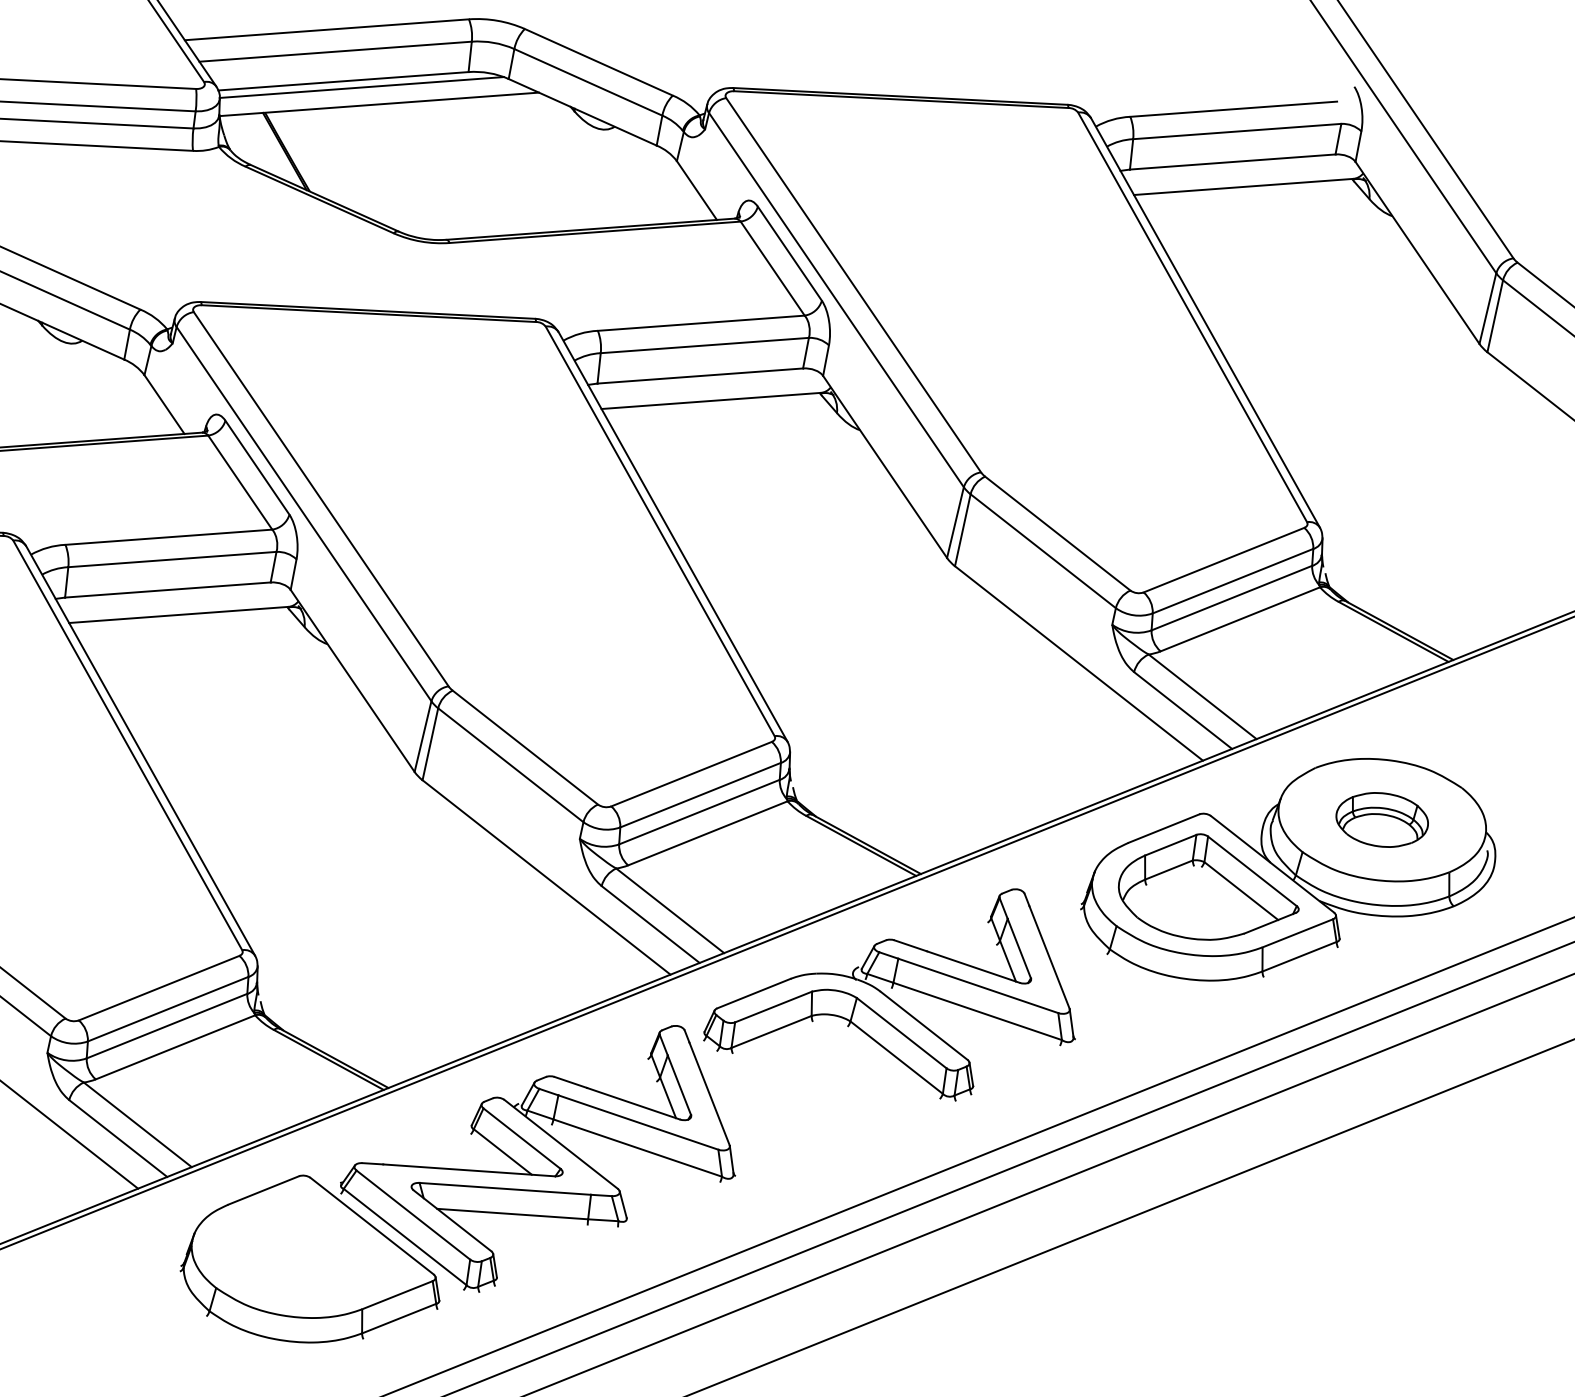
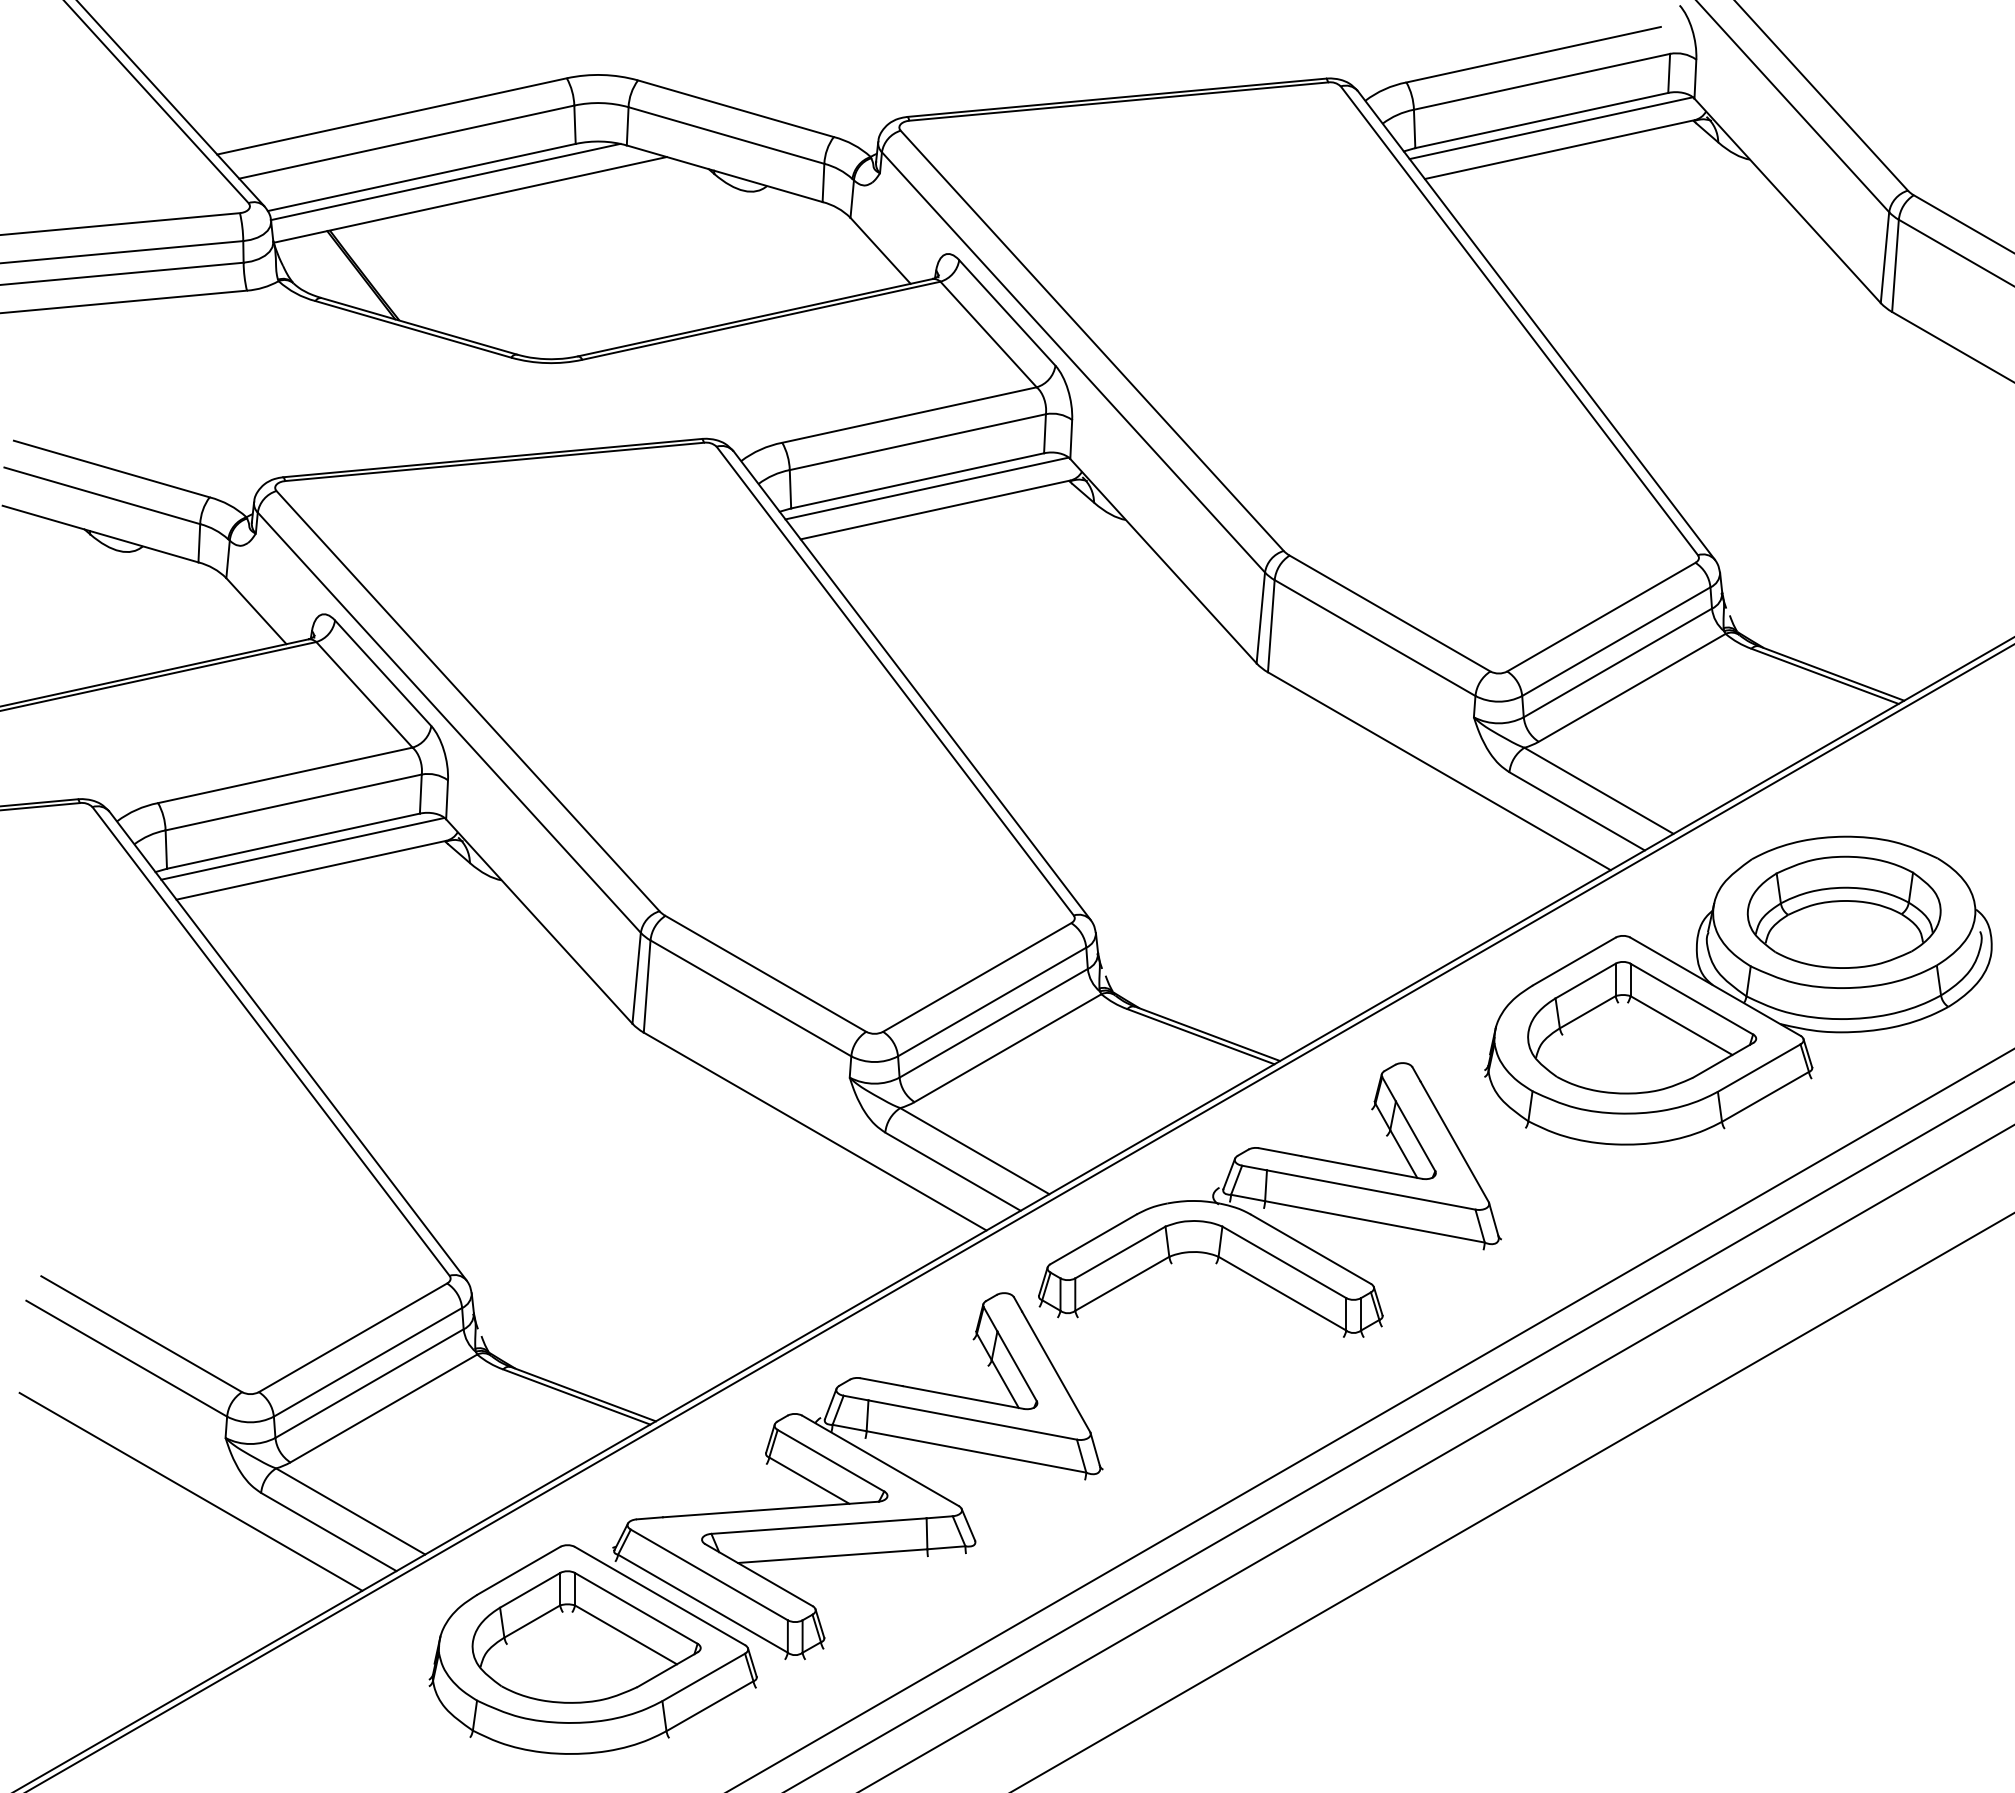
line: (1238, 169) -> (1550, 128), added
line: (706, 383) -> (926, 488), added
line: (174, 596) -> (302, 848), added
part: (1381, 819) -> (1843, 911), size x1.67
part: (309, 1249) -> (586, 1636), added

